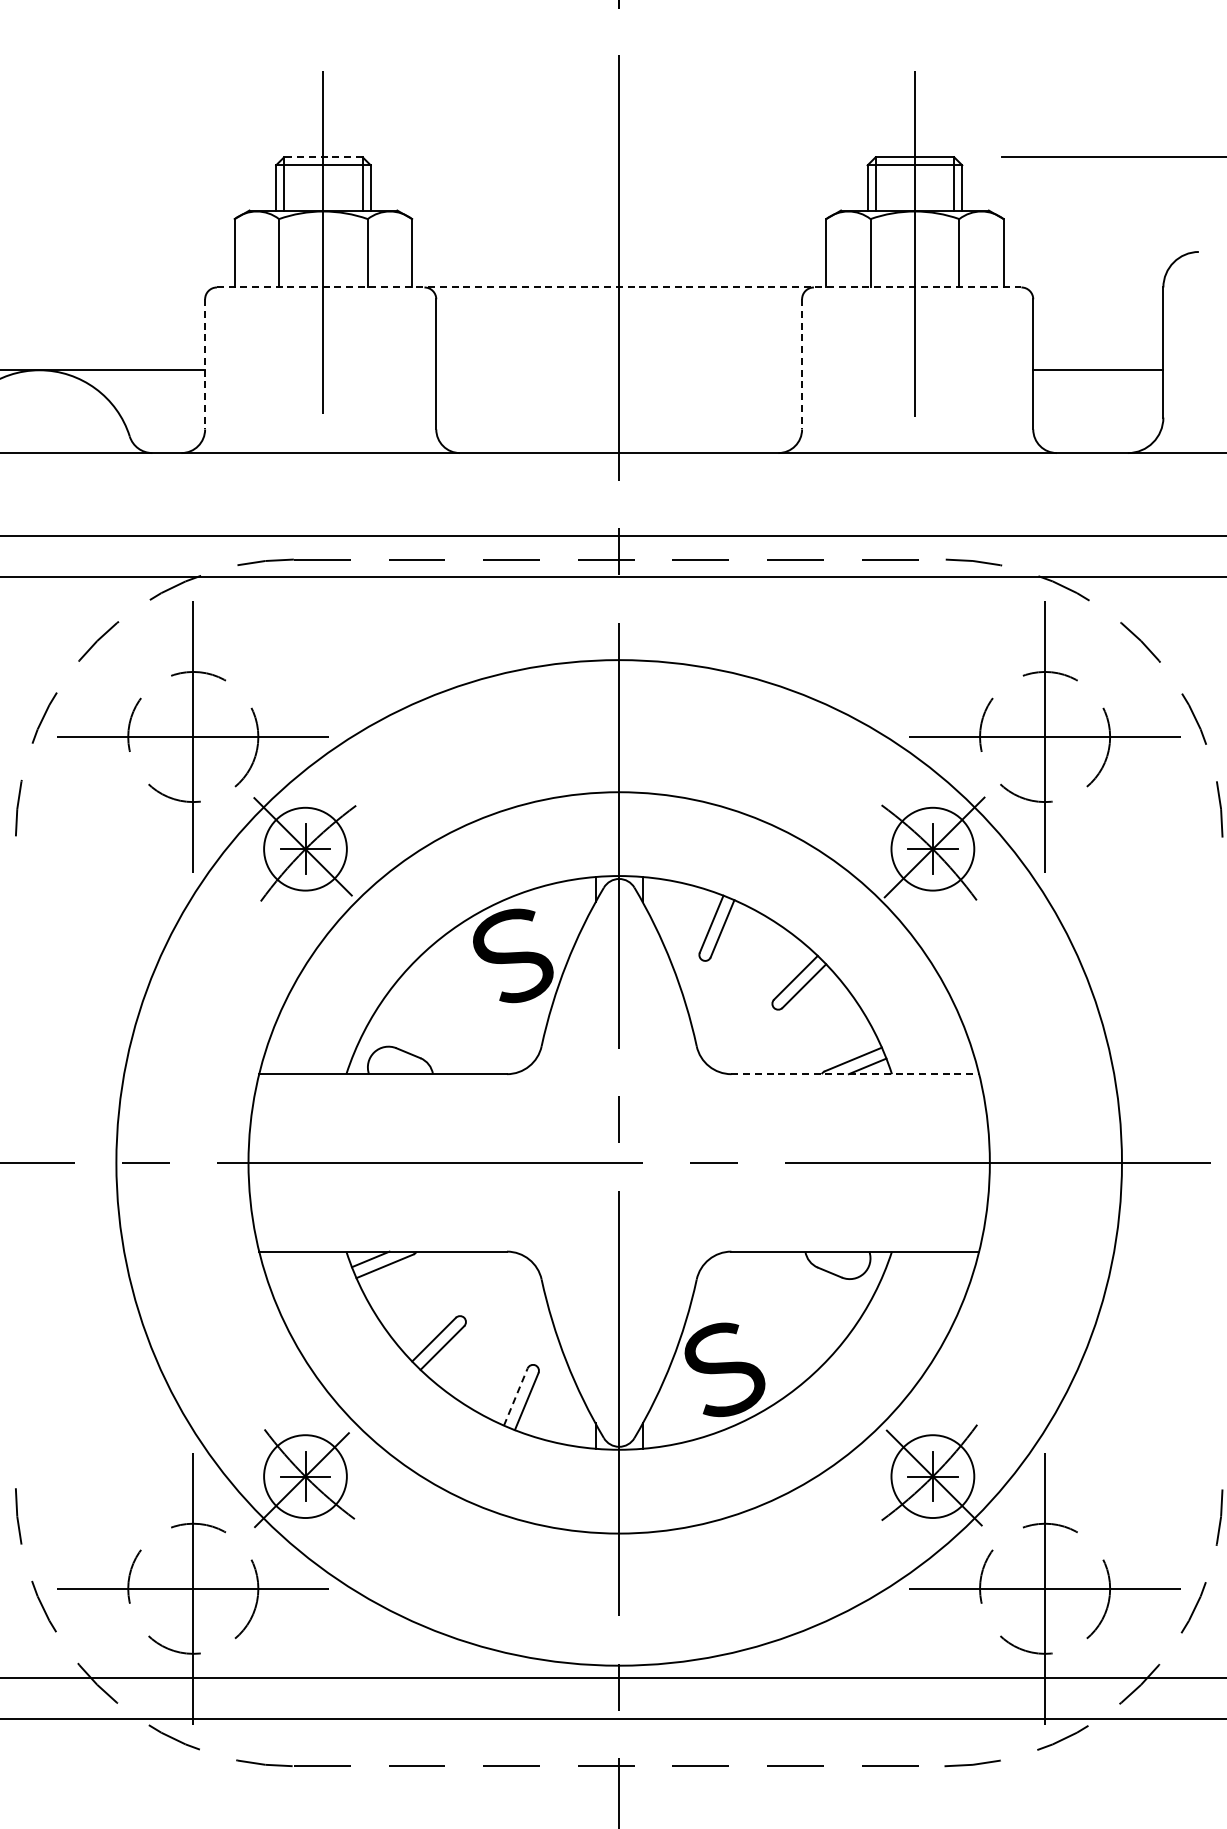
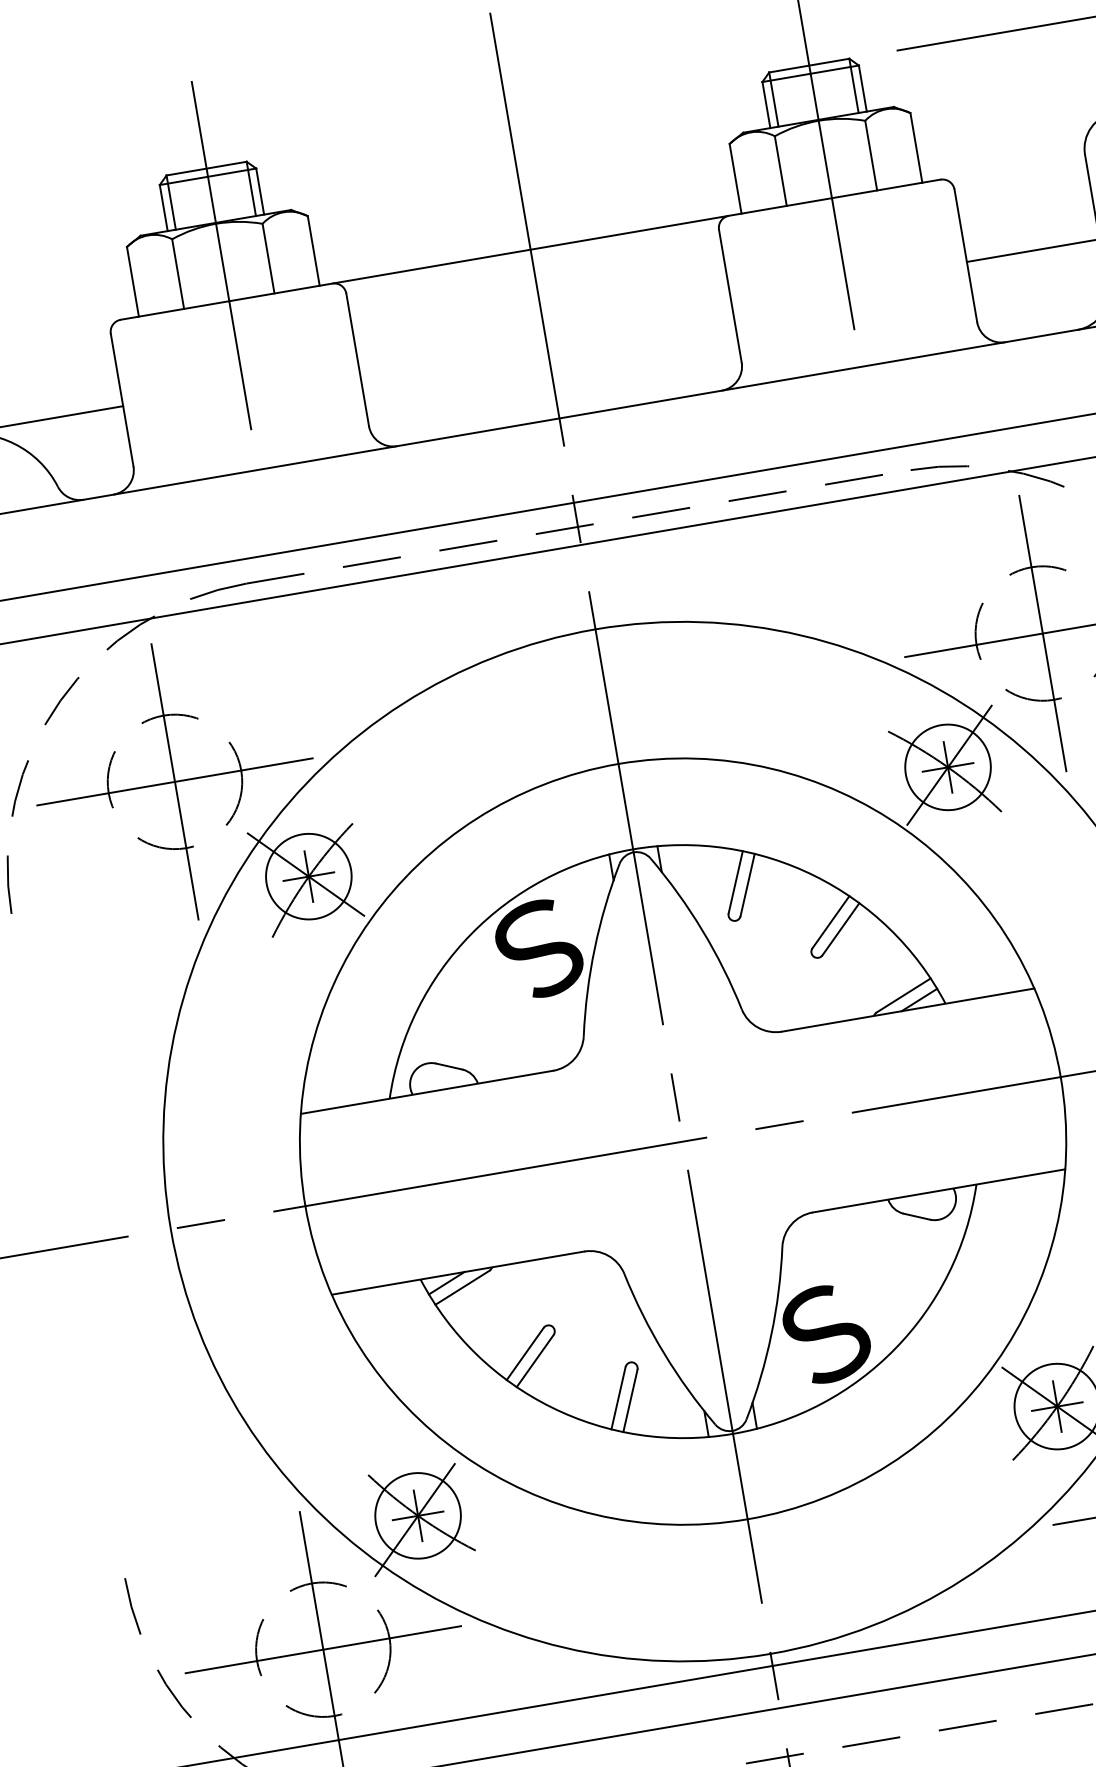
line: (322, 157) -> (205, 168), dashed -> solid
line: (619, 287) -> (530, 249), dashed -> solid
line: (205, 364) -> (122, 400), dashed -> solid
line: (802, 364) -> (730, 296), dashed -> solid
line: (855, 1074) -> (908, 1010), dashed -> solid
line: (515, 1397) -> (618, 1398), dashed -> solid

